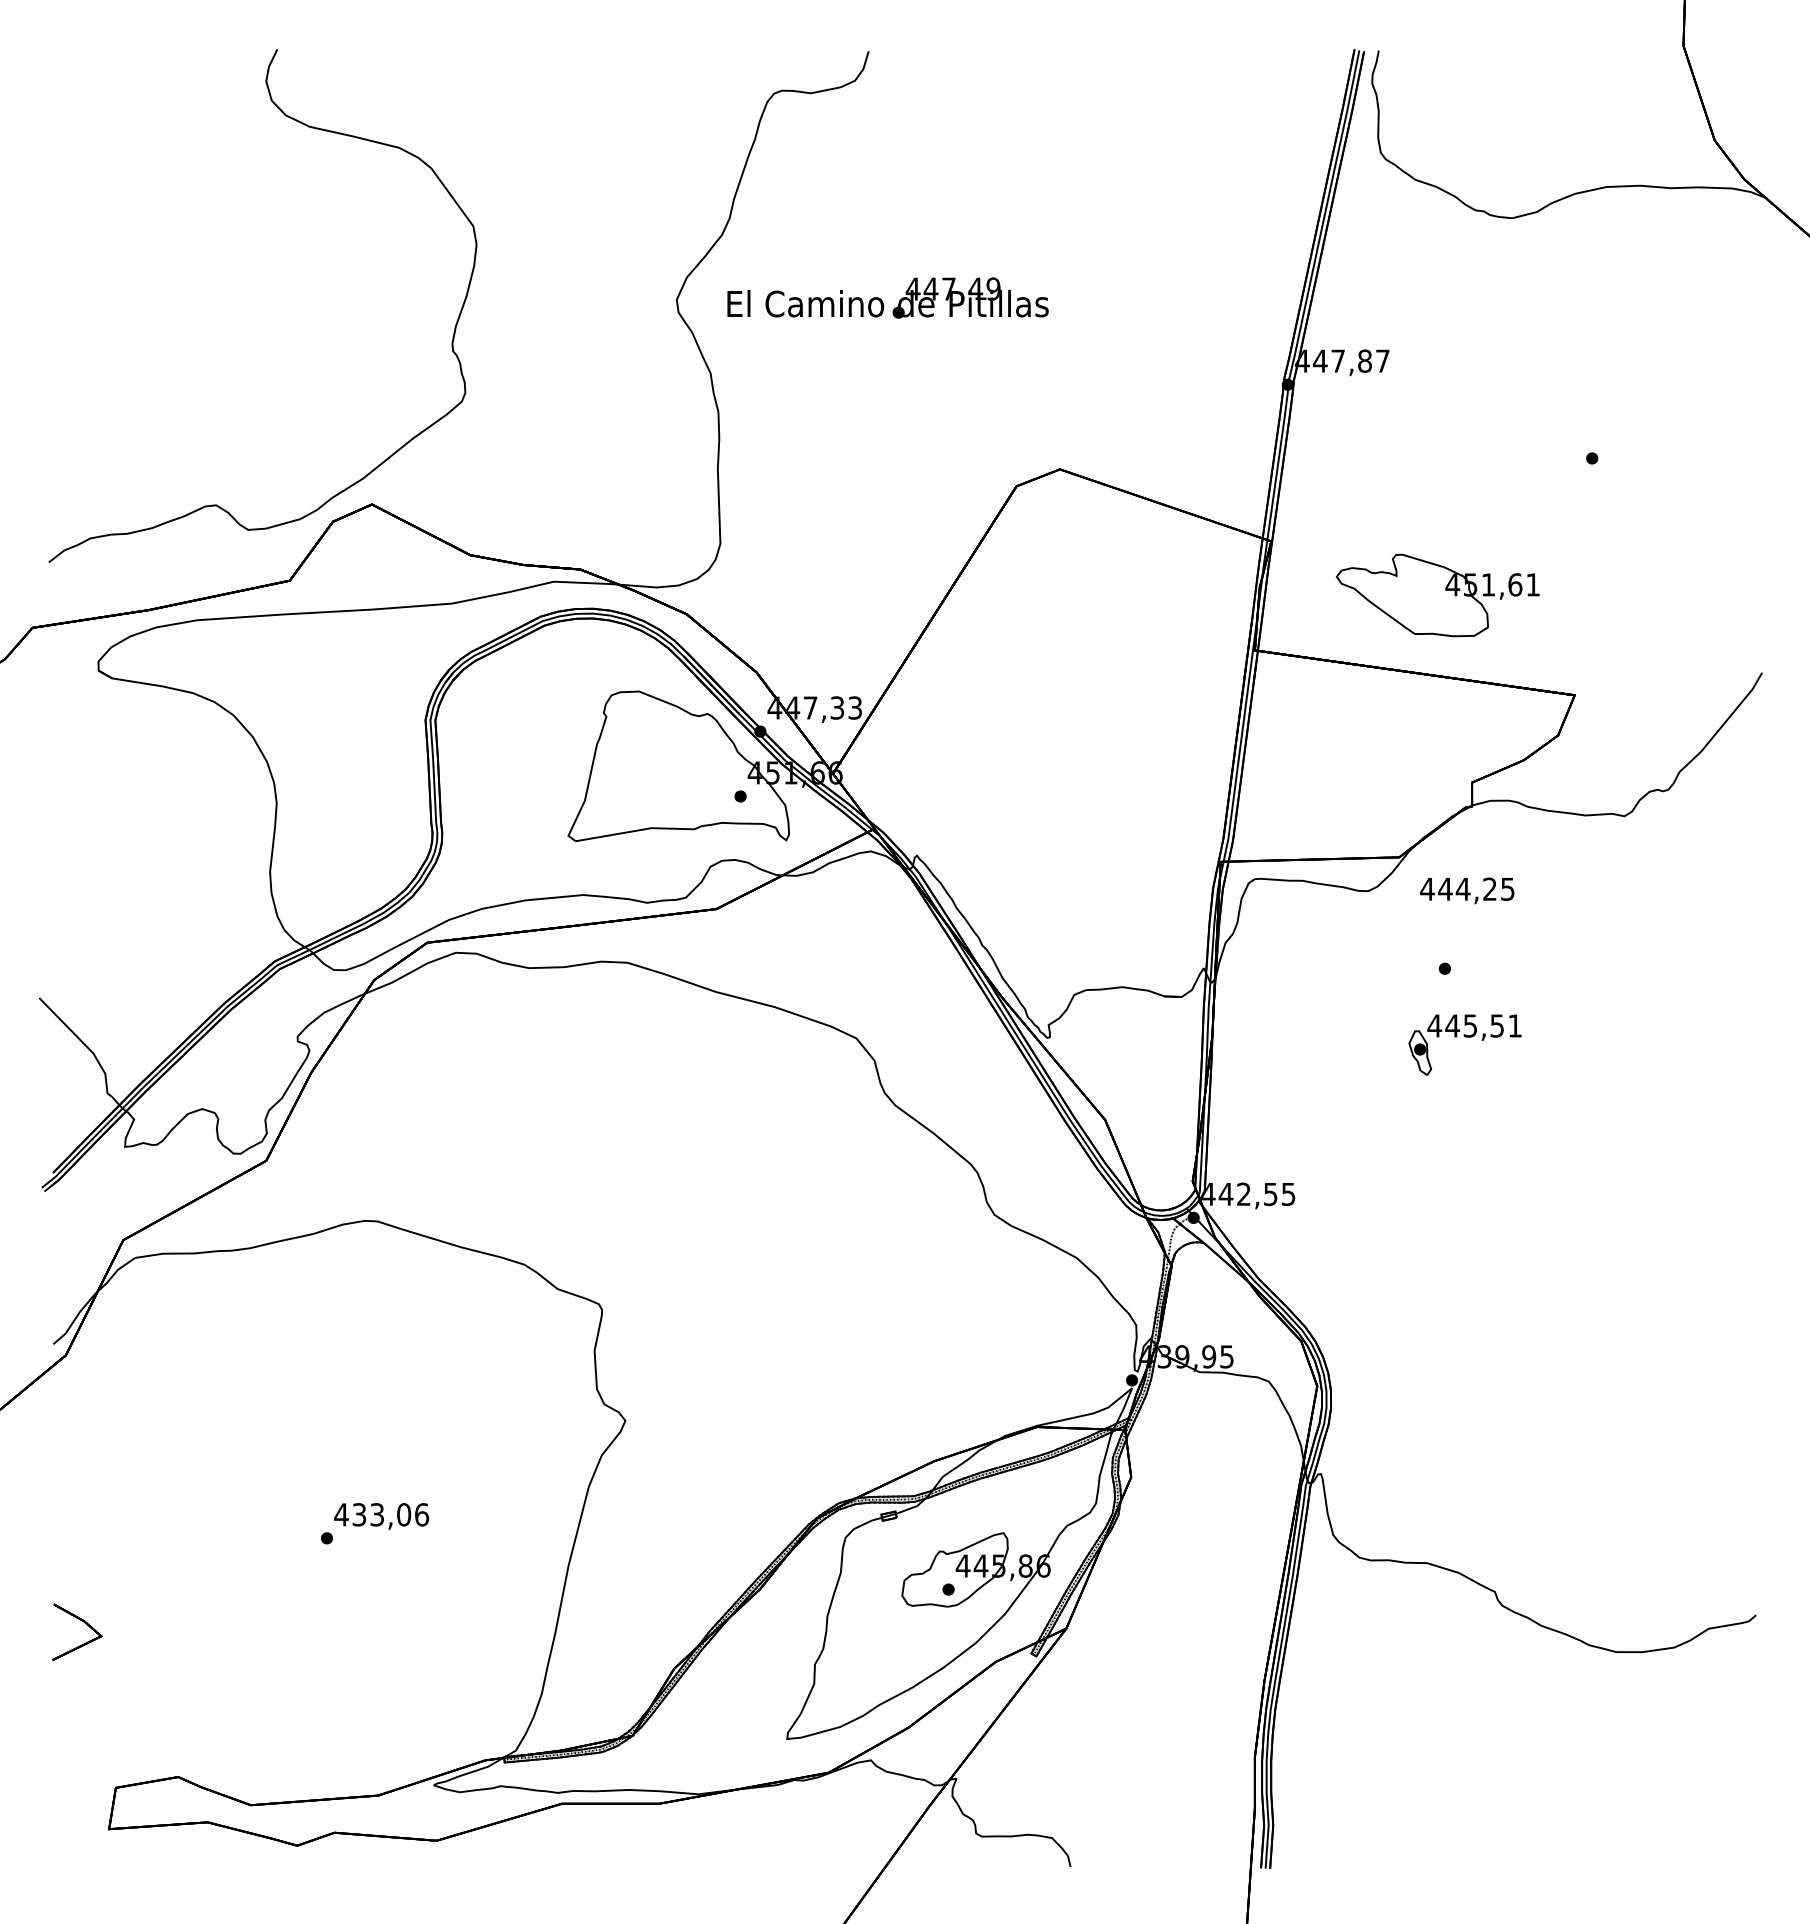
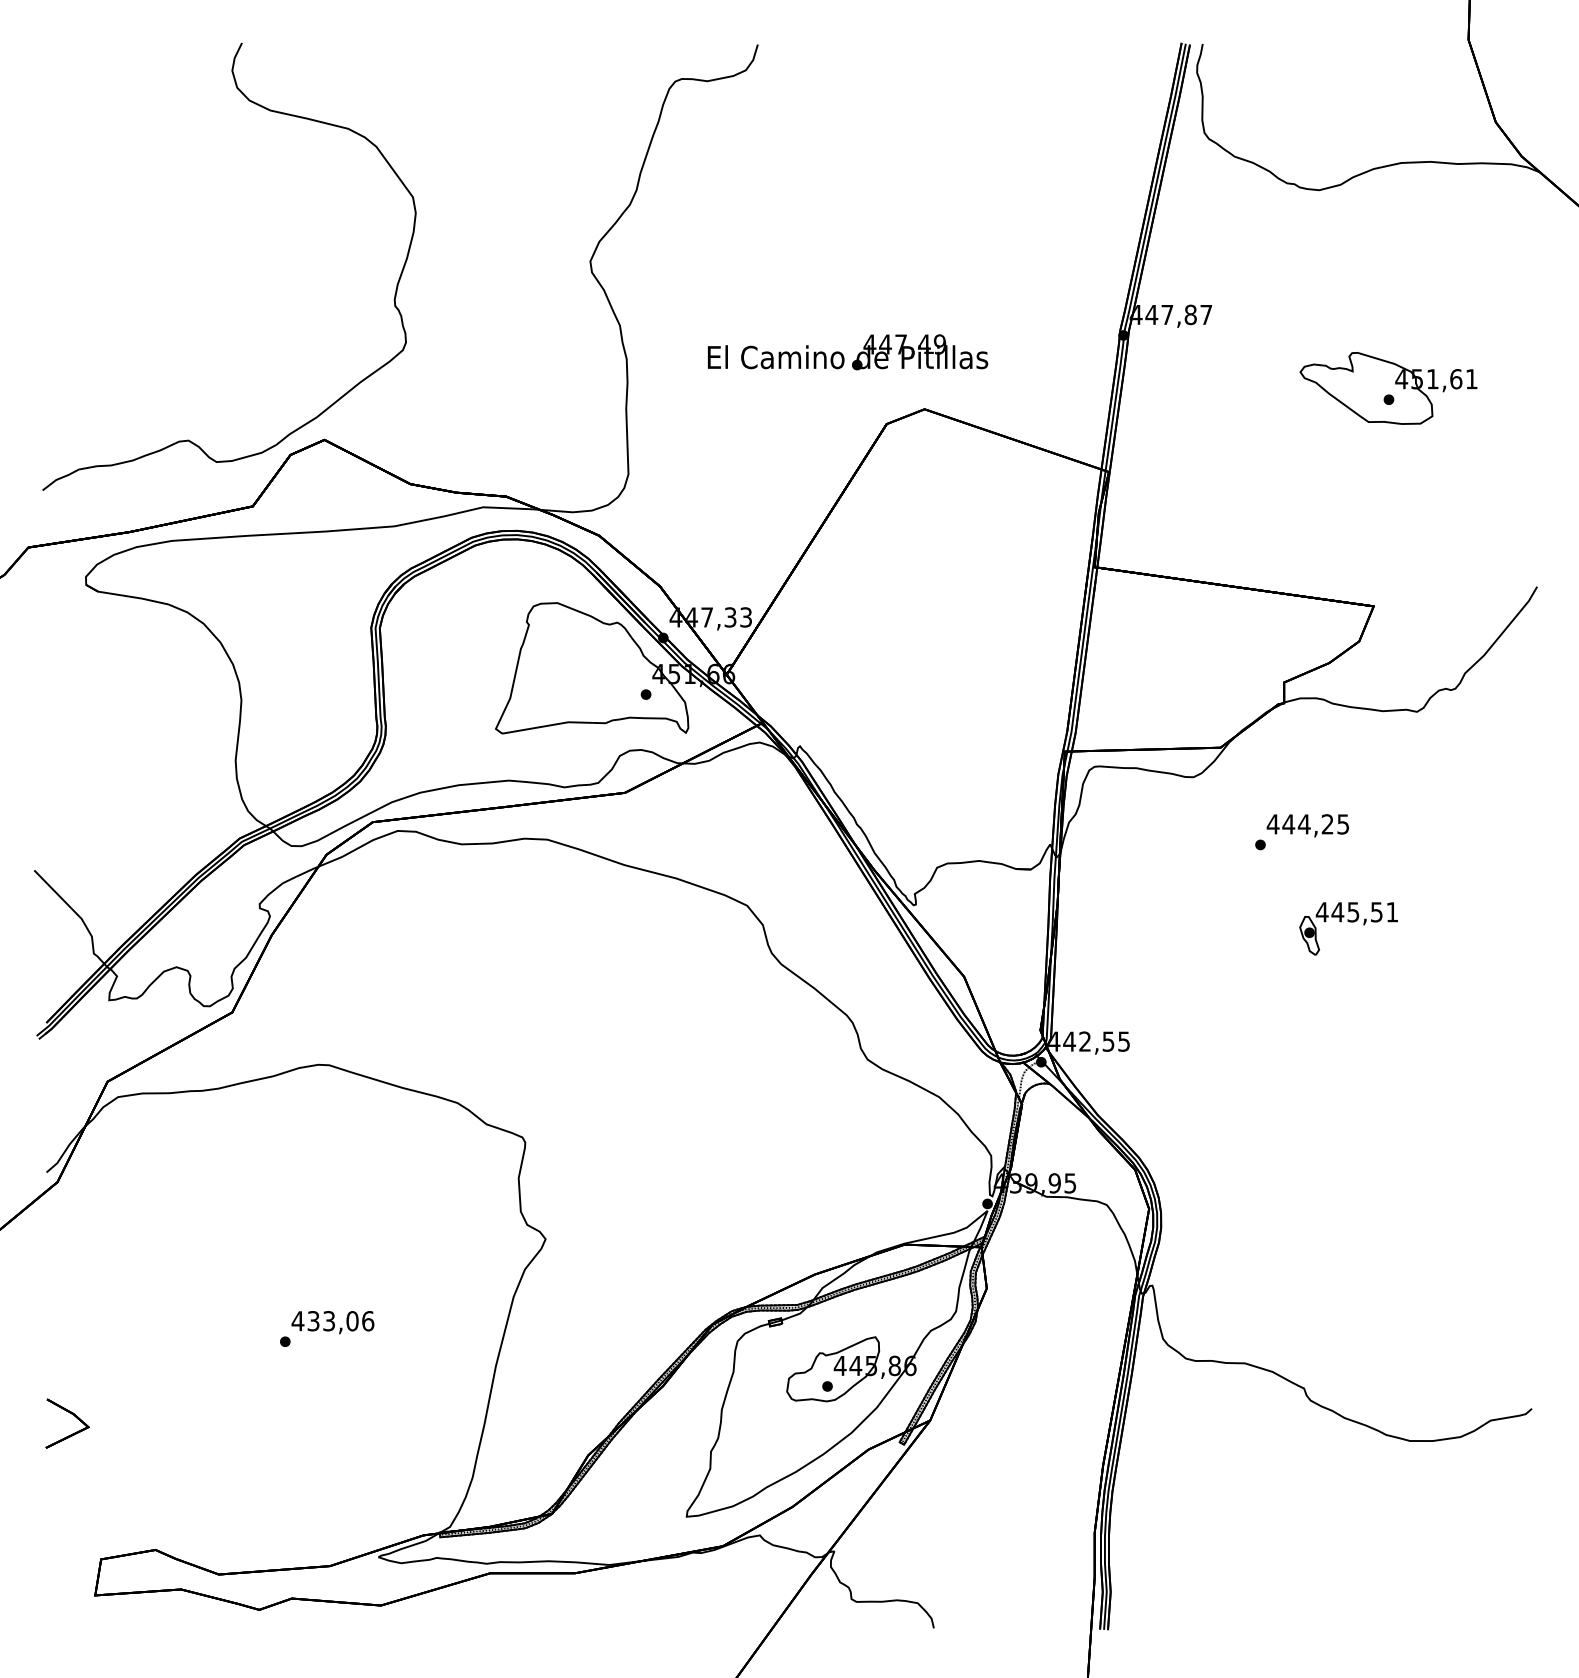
text: (887, 297) -> (847, 351), moved
part: (1437, 595) -> (1388, 388), moved
text: (1467, 890) -> (1308, 825), moved
part: (1465, 1037) -> (1349, 922), moved

